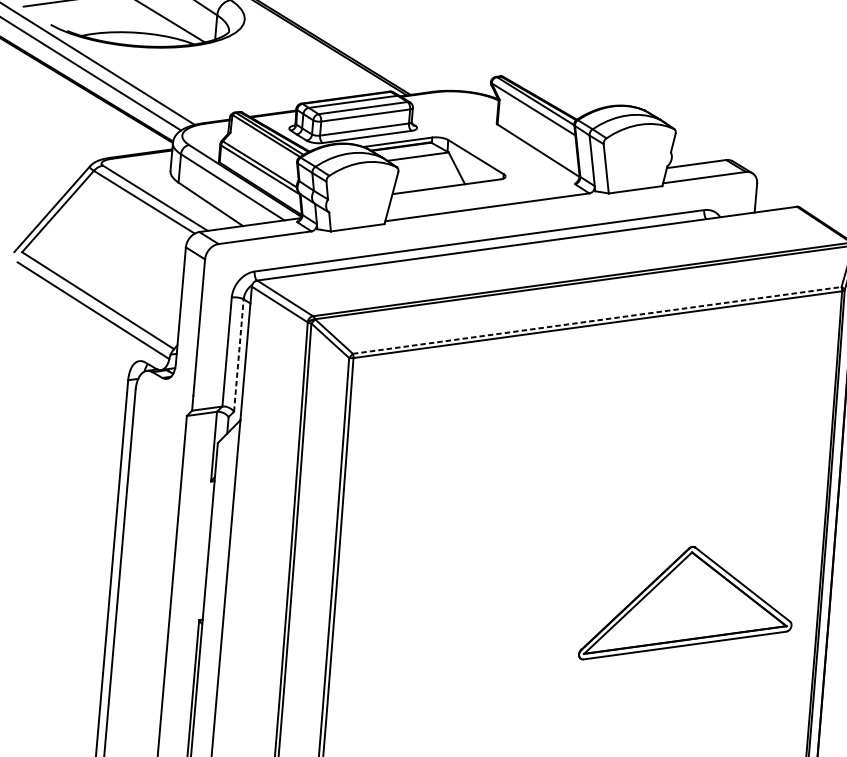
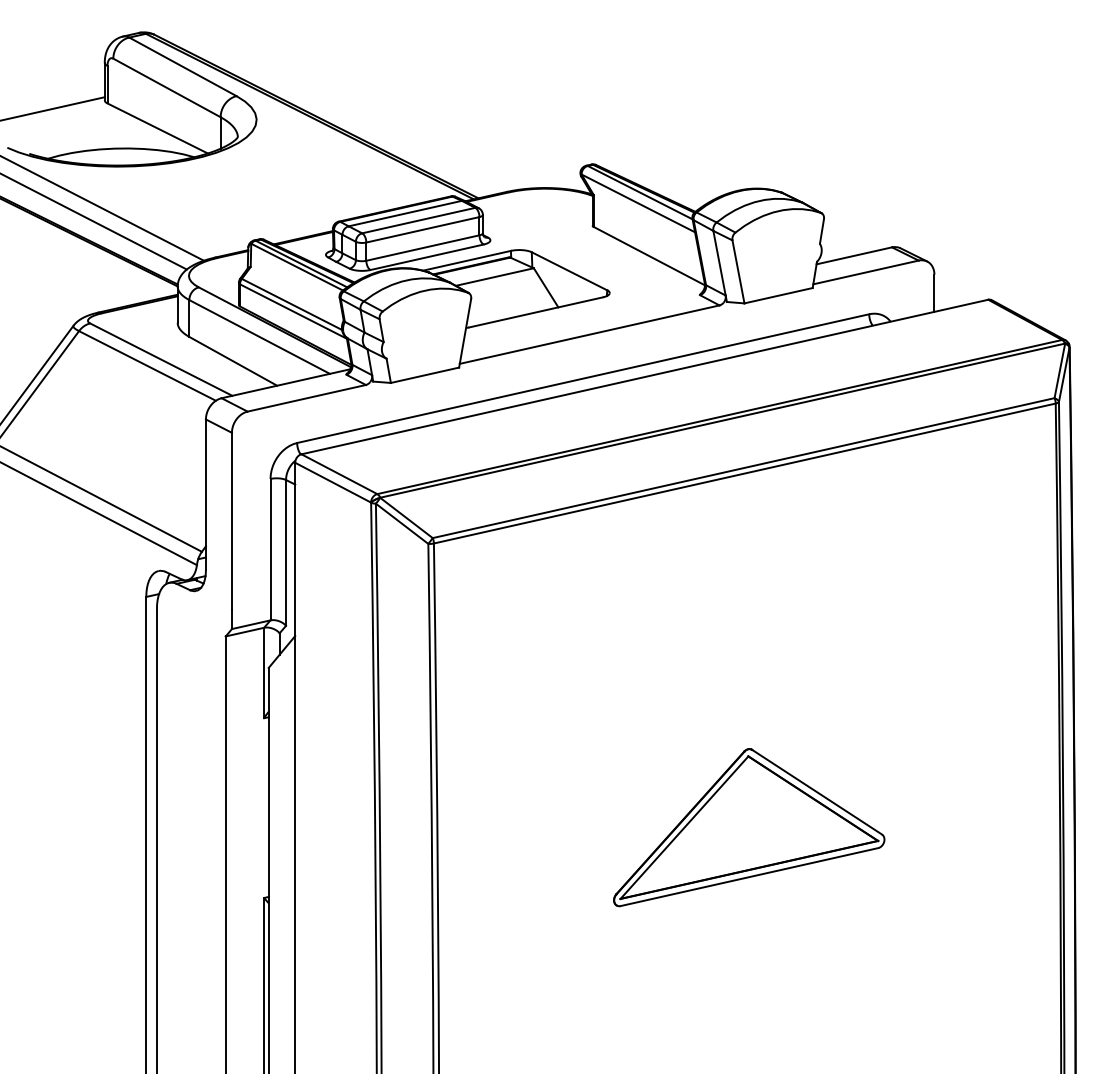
line: (597, 320) -> (743, 468), dashed -> solid
line: (239, 355) -> (286, 552), dashed -> solid
part: (688, 607) -> (749, 827), moved

